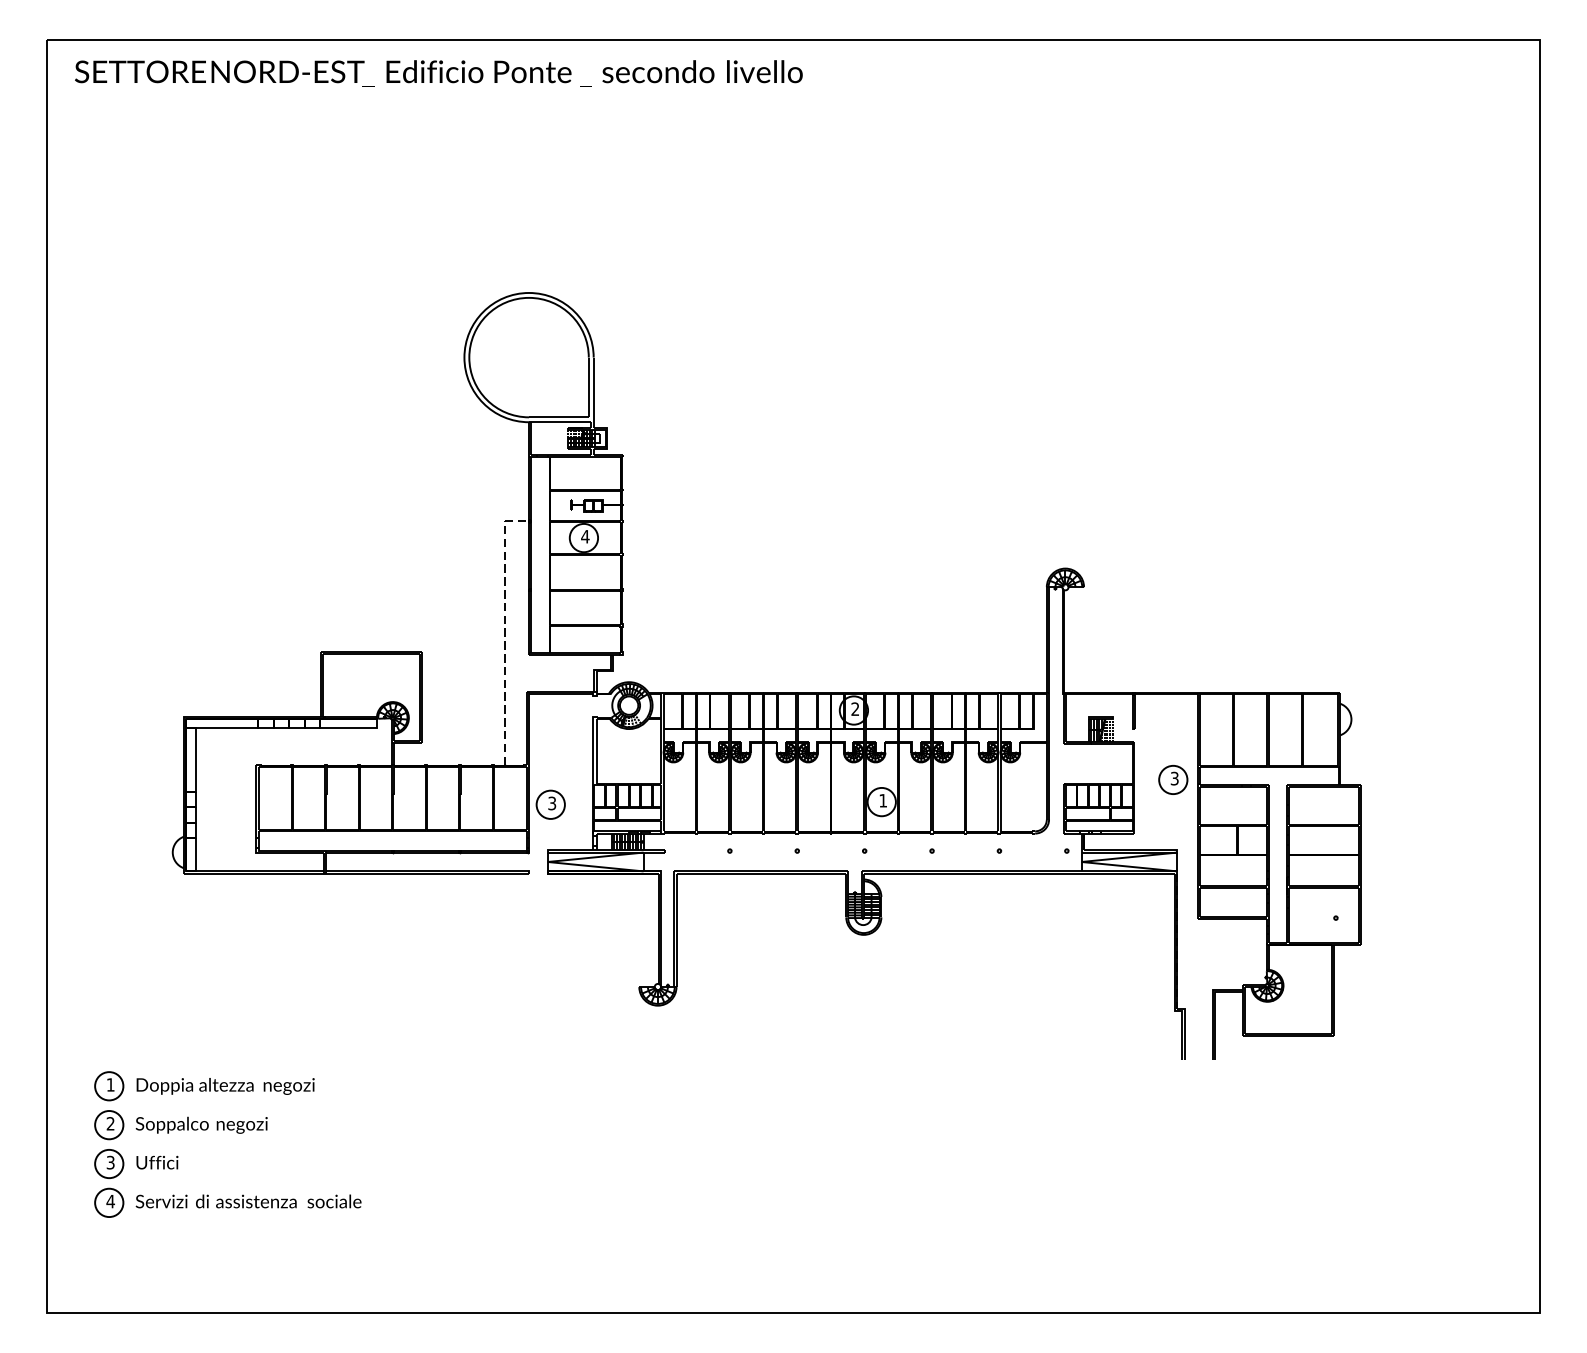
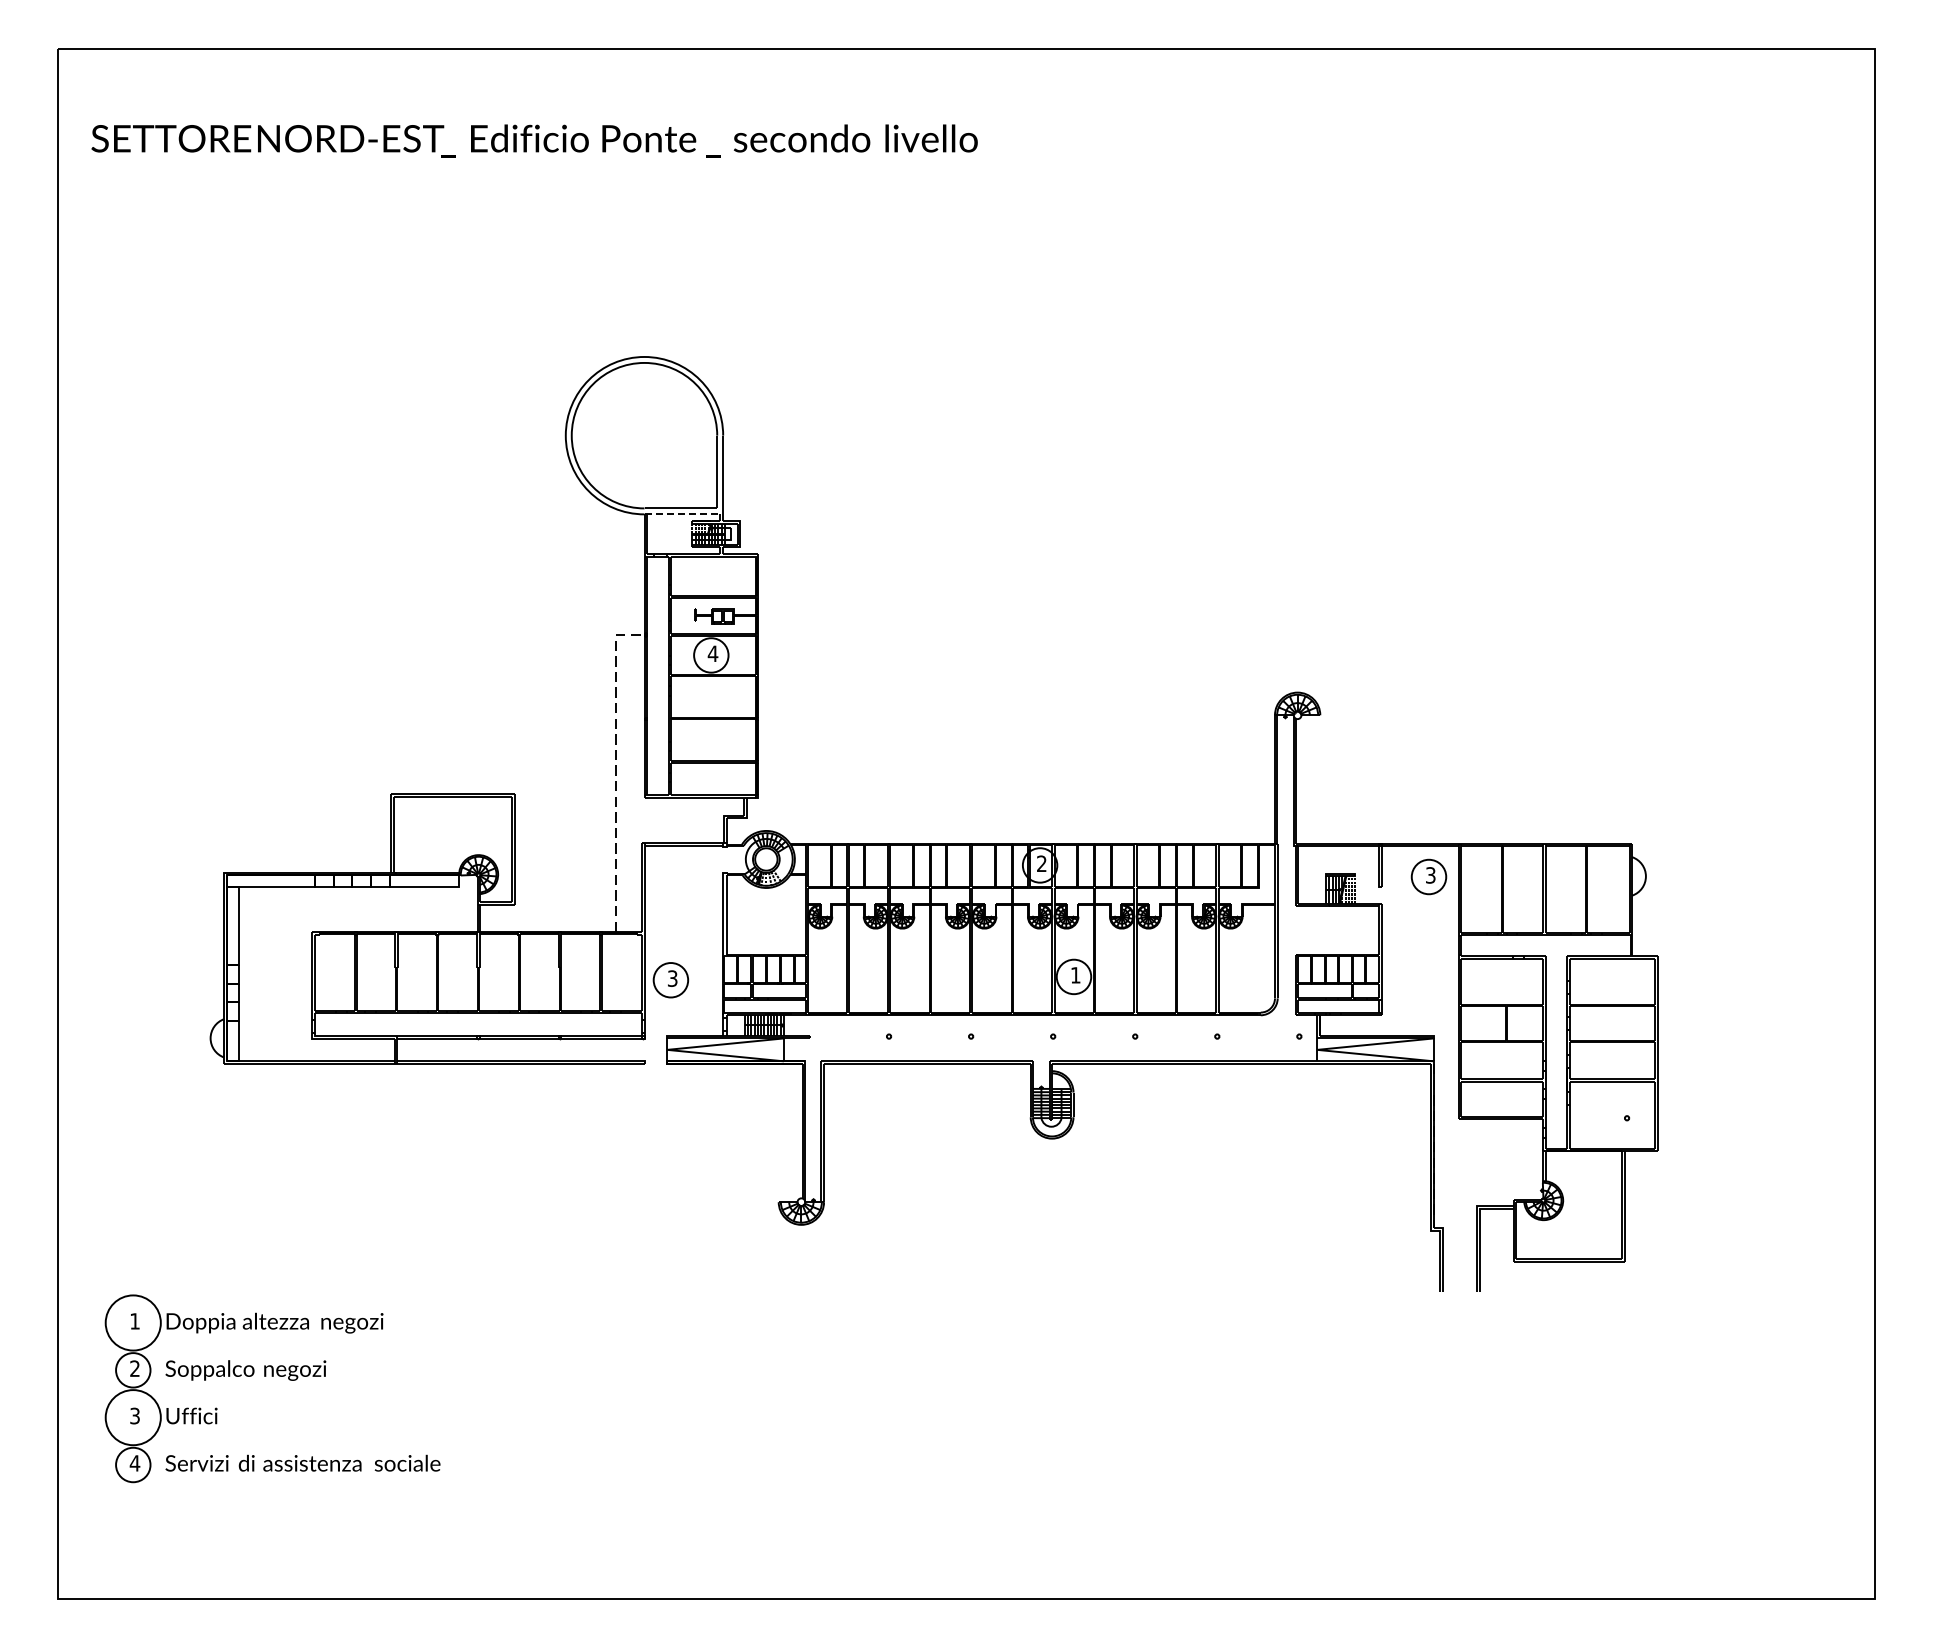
text: (438, 73) -> (534, 140), moved
line: (560, 422) -> (682, 514), solid -> dashed
part: (1172, 779) -> (1428, 876), moved
circle: (109, 1085) -> (133, 1322), size x1.6
circle: (109, 1163) -> (133, 1417), size x1.6

